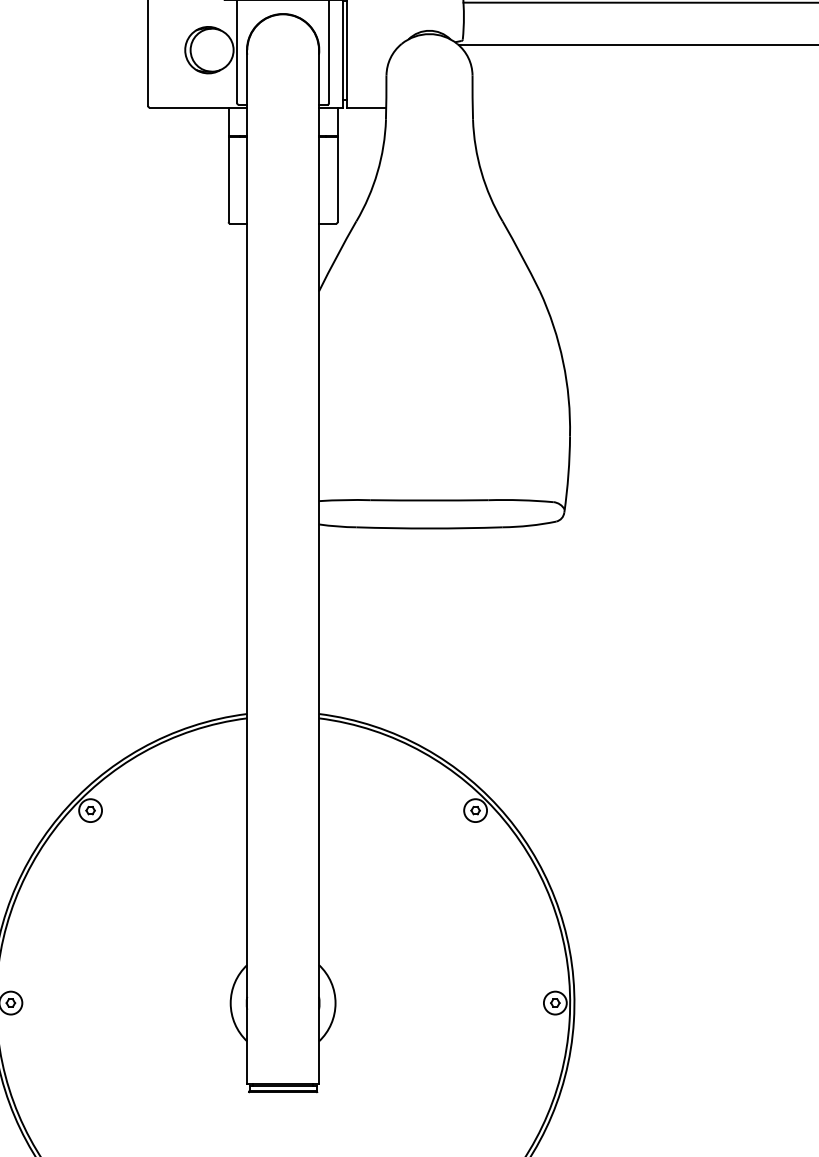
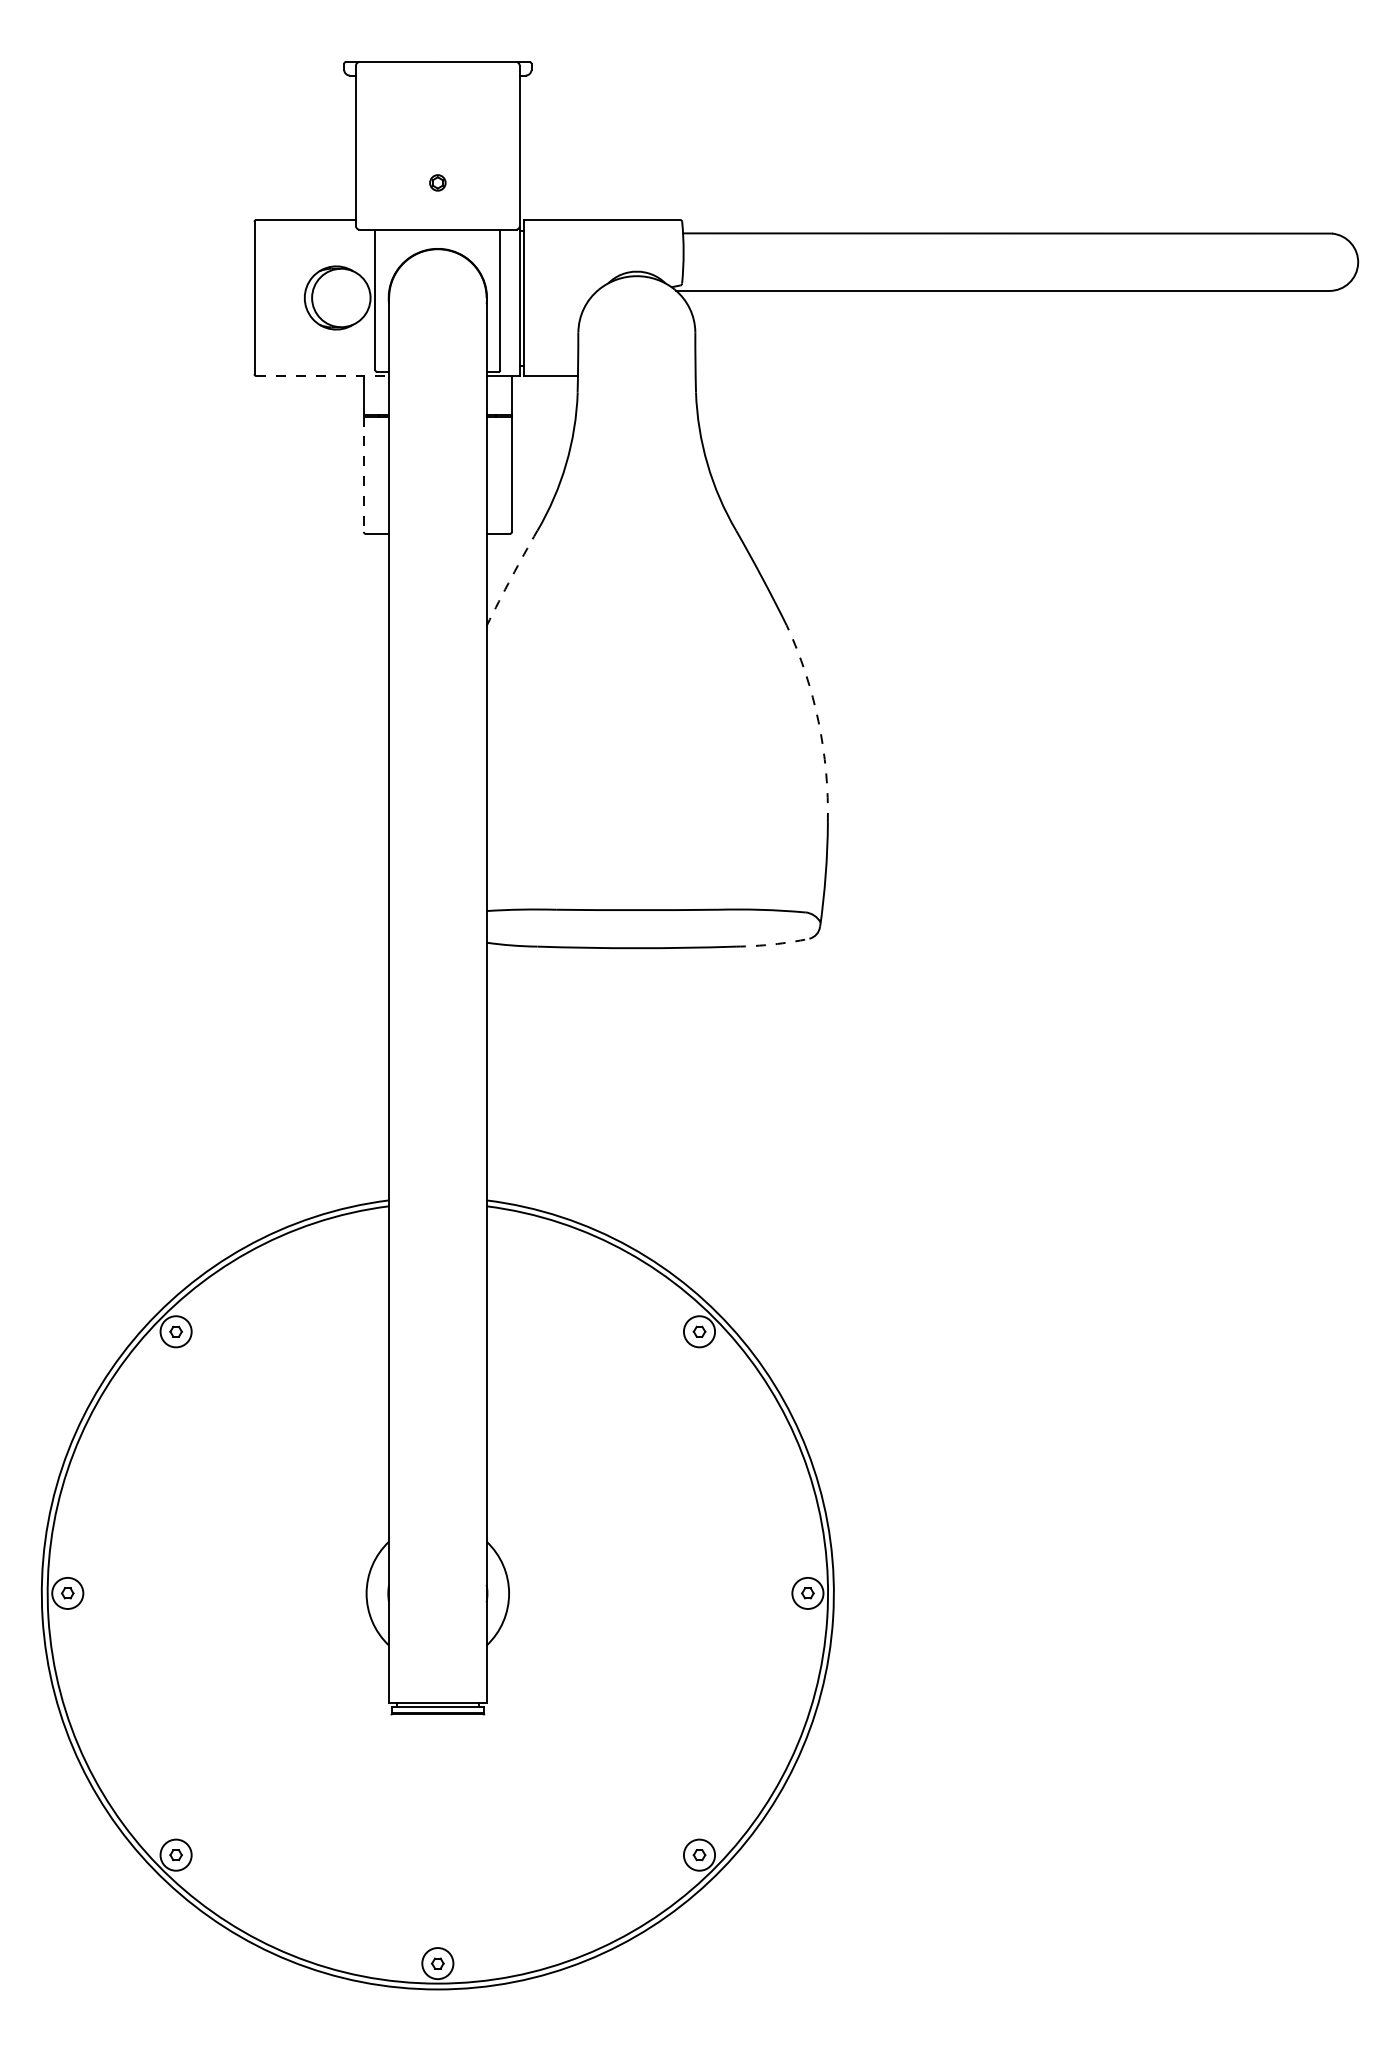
line: (199, 107) -> (323, 376), solid -> dashed
line: (228, 180) -> (363, 474), solid -> dashed
arc: (337, 255) -> (511, 577), solid -> dashed
arc: (563, 361) -> (818, 721), solid -> dashed
arc: (529, 525) -> (772, 944), solid -> dashed

